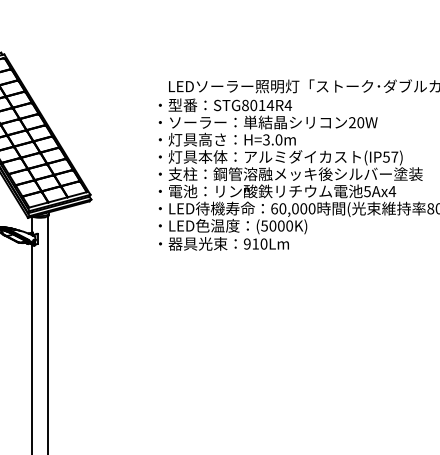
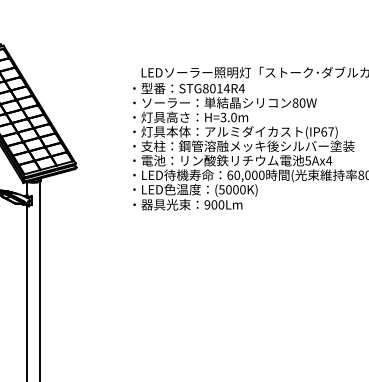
text: (352, 121) -> (295, 102), 20W -> 80W
text: (386, 156) -> (324, 131), (IP57) -> (IP67)
text: (255, 243) -> (214, 204), 910Lm -> 900Lm

